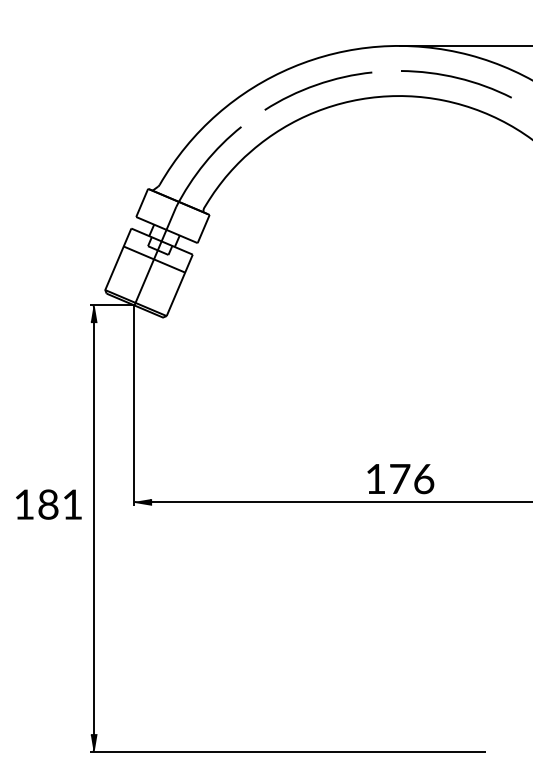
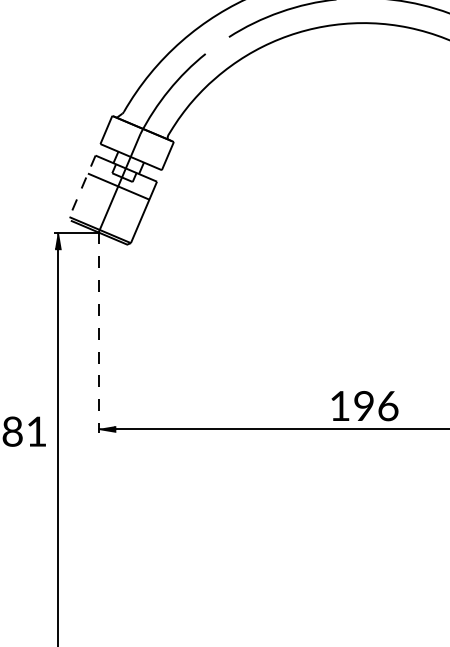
line: (117, 261) -> (81, 188), solid -> dashed
line: (134, 406) -> (98, 333), solid -> dashed
text: (400, 478) -> (364, 405), 176 -> 196

